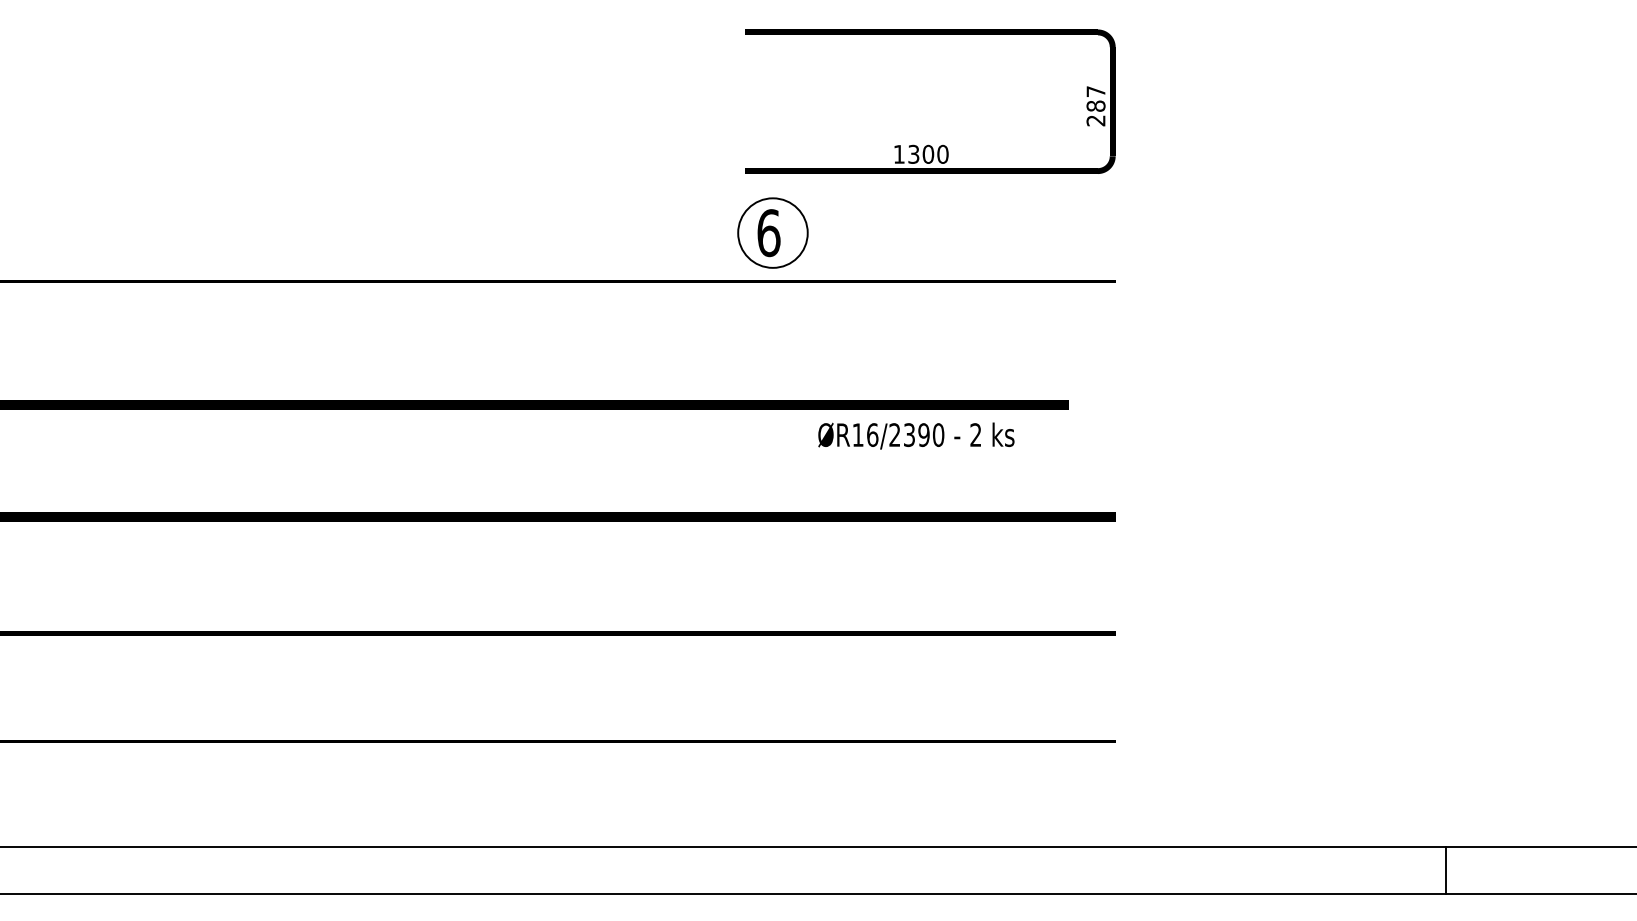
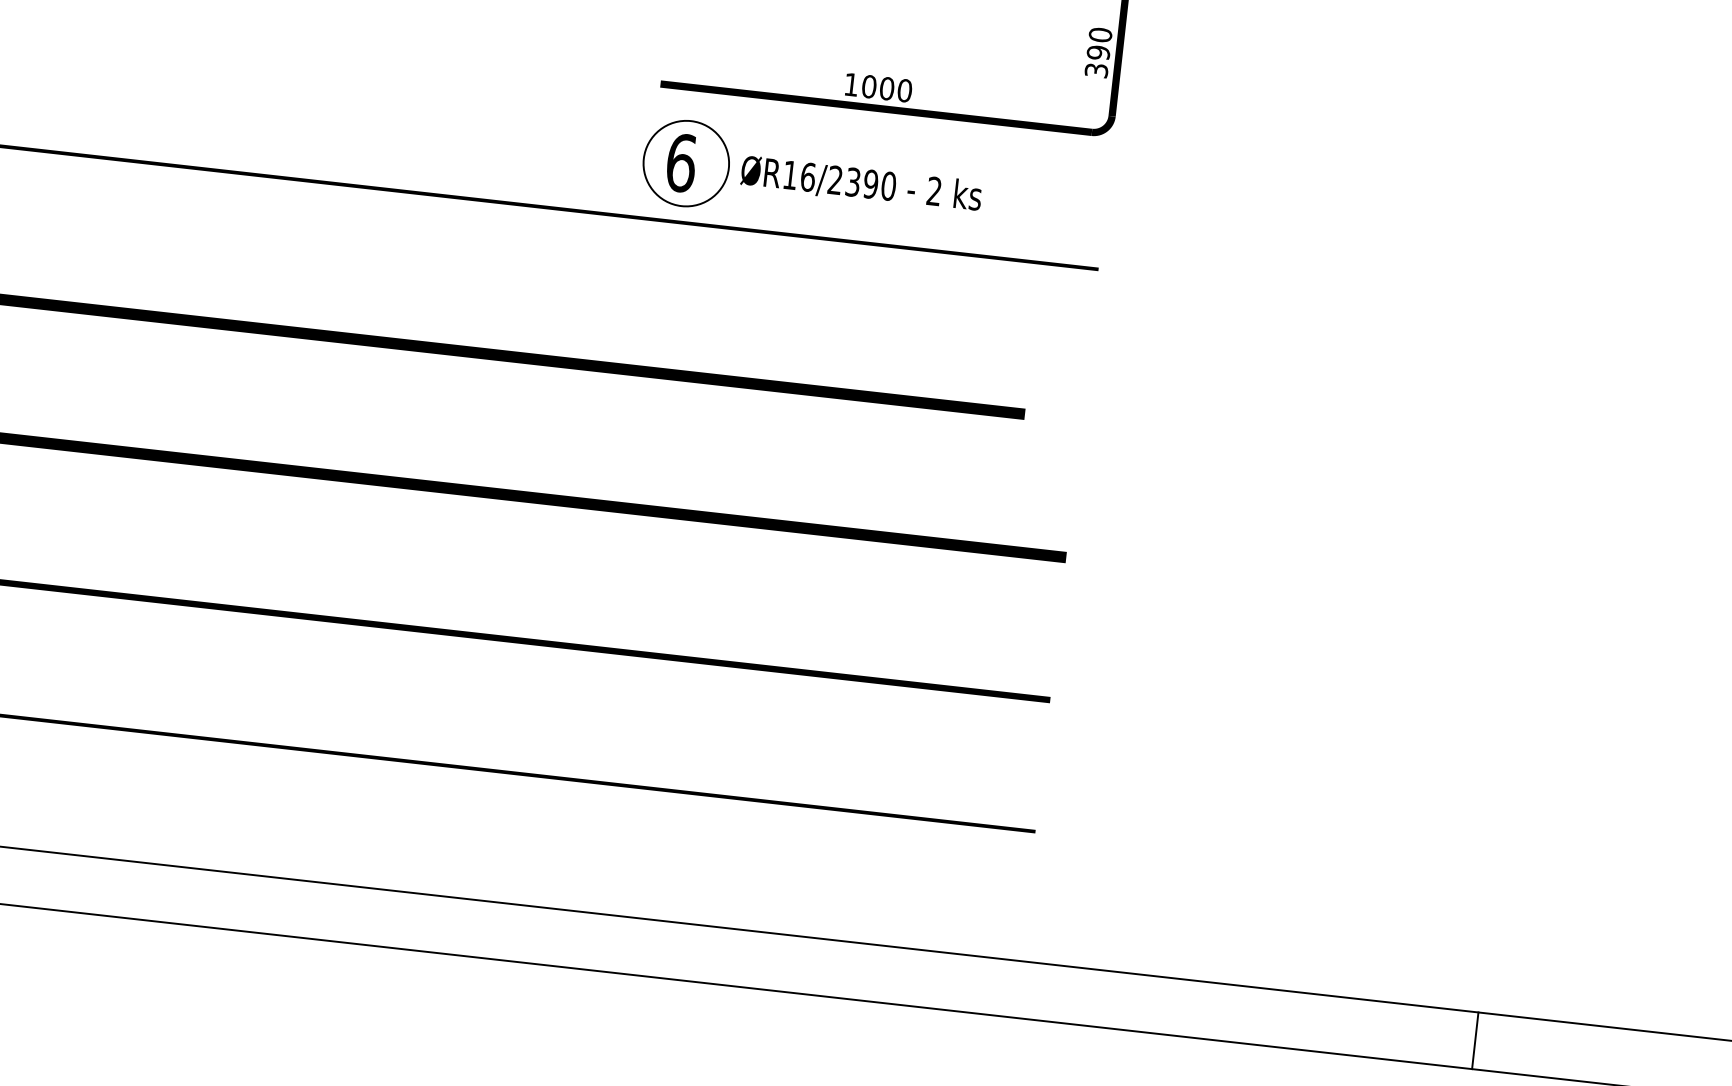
text: (1095, 106) -> (1097, 53), 287 -> 390
text: (913, 153) -> (868, 85), 1300 -> 1000
text: (916, 435) -> (861, 183), moved
line: (1445, 870) -> (1474, 1040), moved

